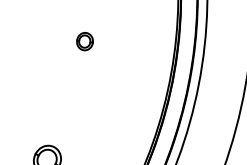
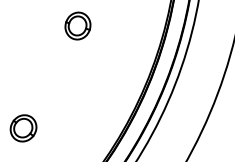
part: (84, 41) -> (77, 25), size x1.67

